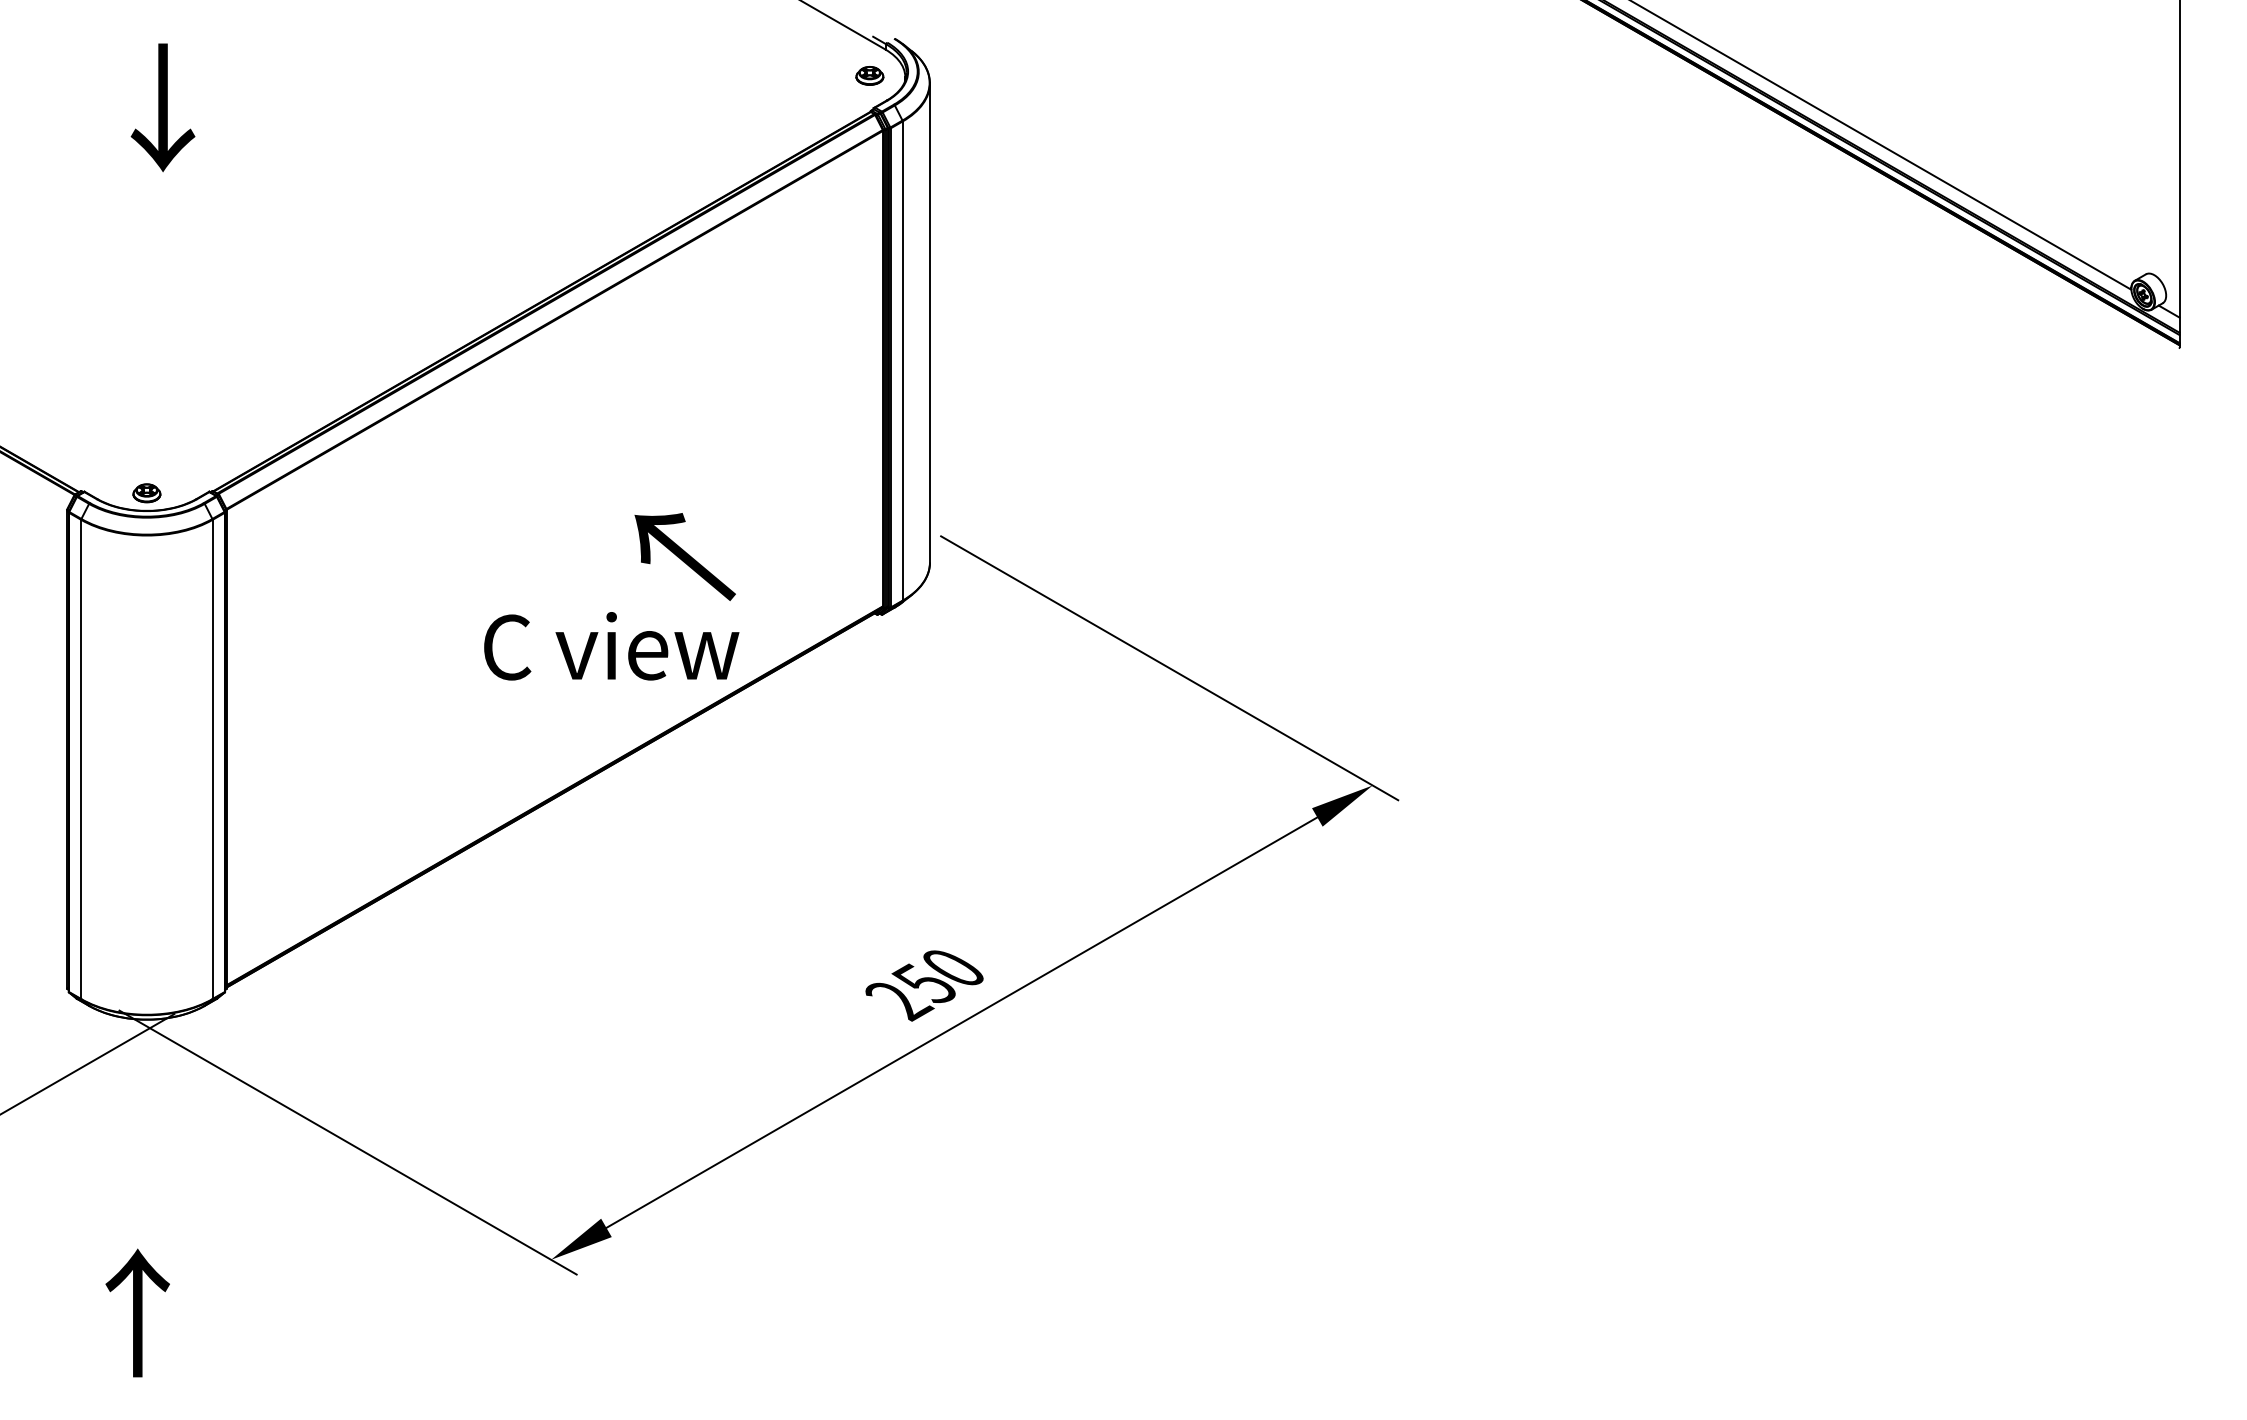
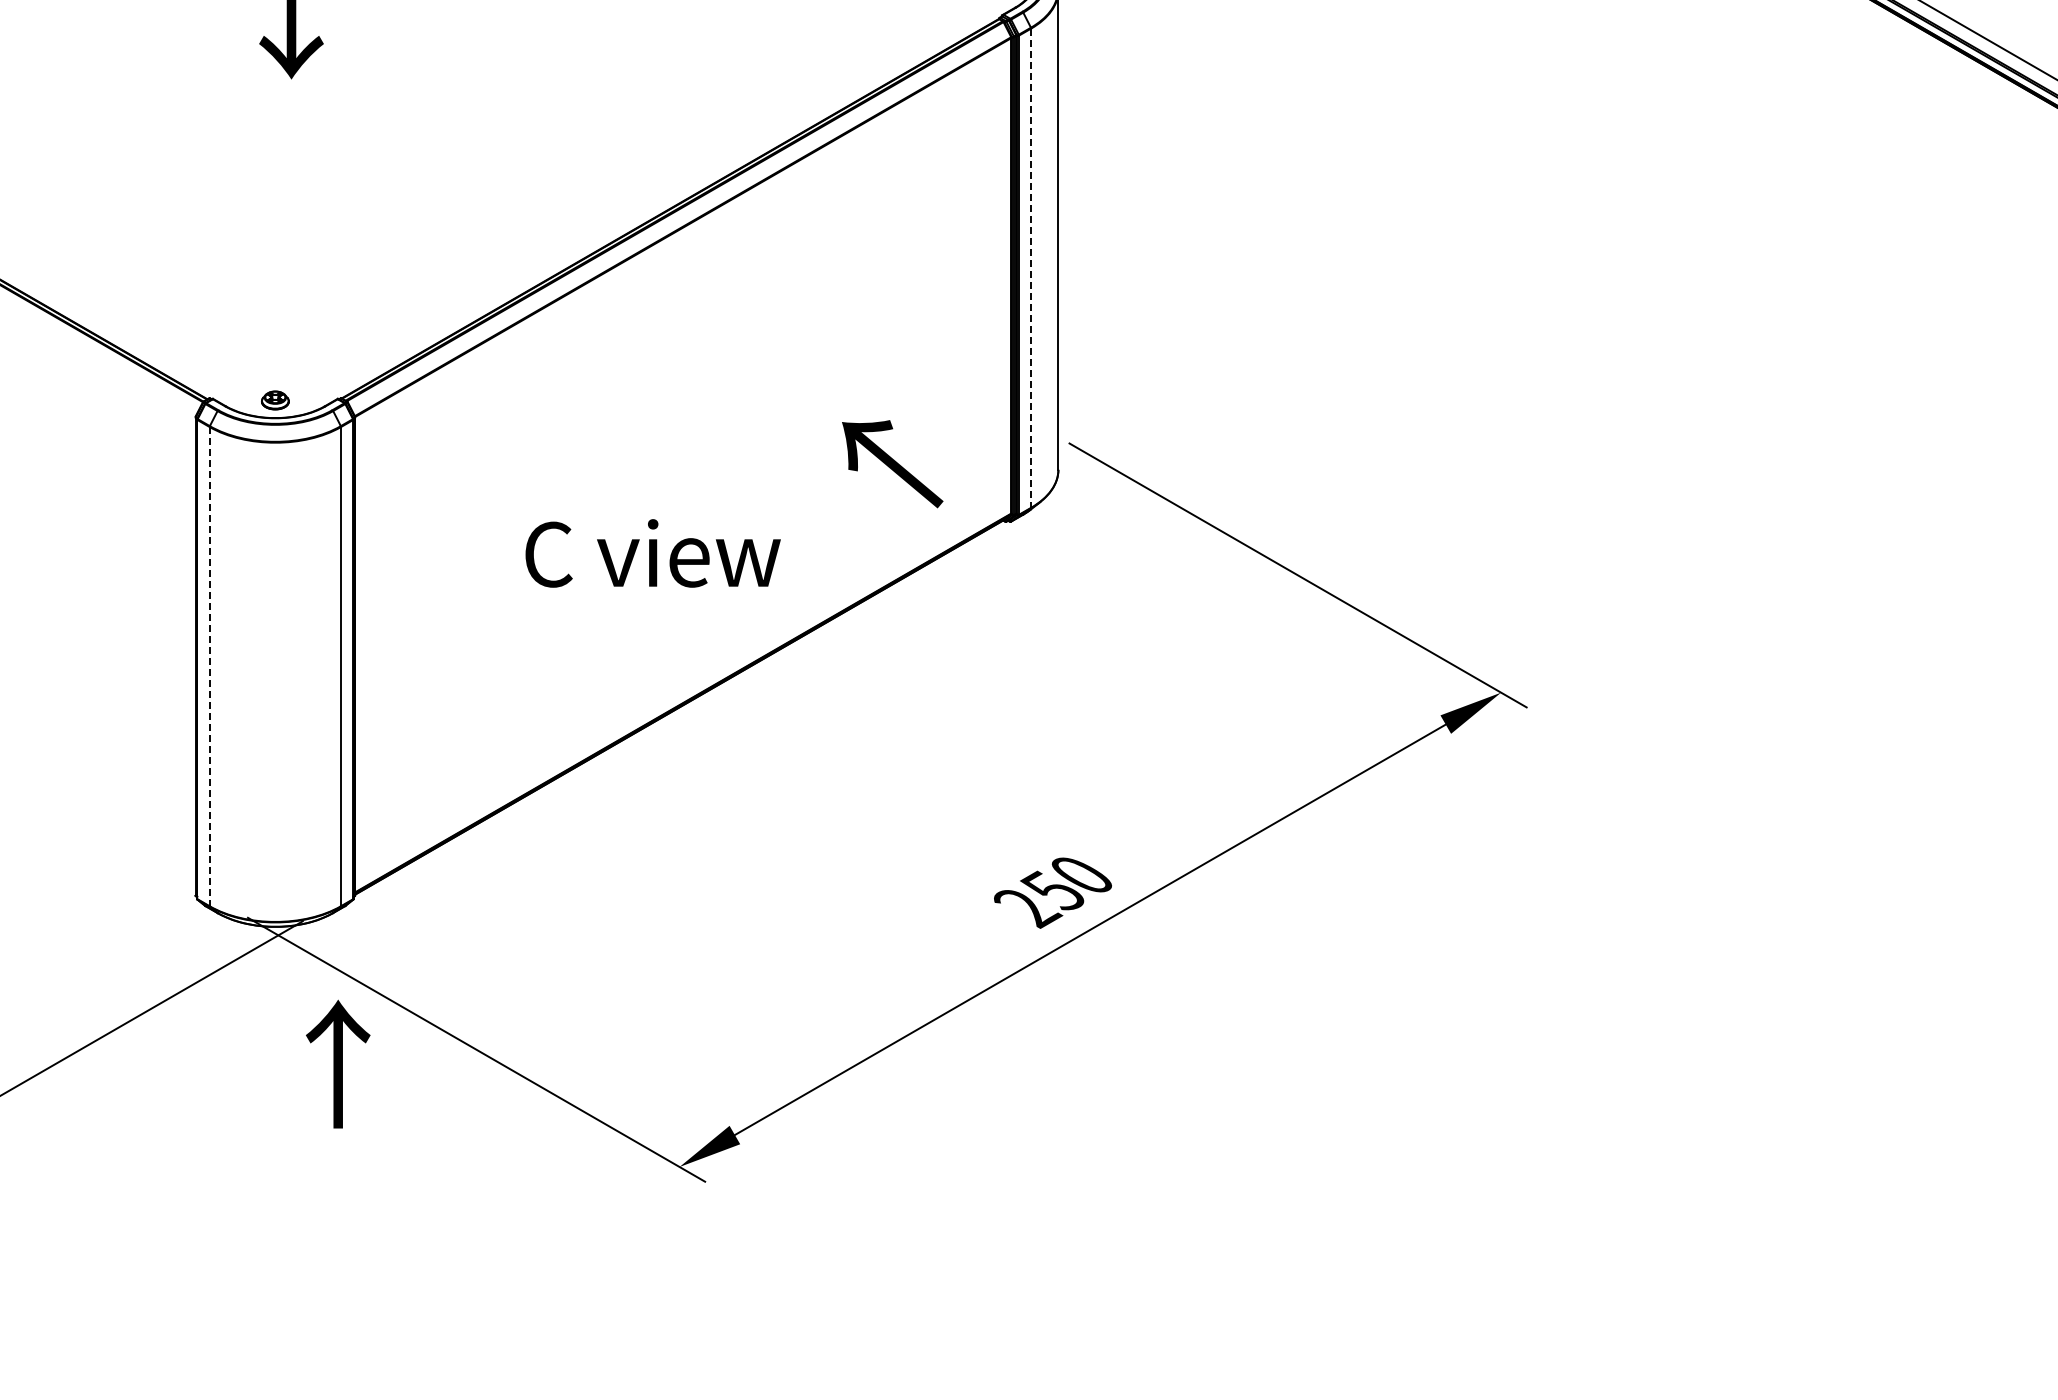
line: (902, 361) -> (1030, 268), solid -> dashed
text: (684, 556) -> (891, 463), moved
text: (611, 646) -> (652, 553), moved
line: (81, 759) -> (209, 666), solid -> dashed
text: (137, 1312) -> (337, 1063), moved

